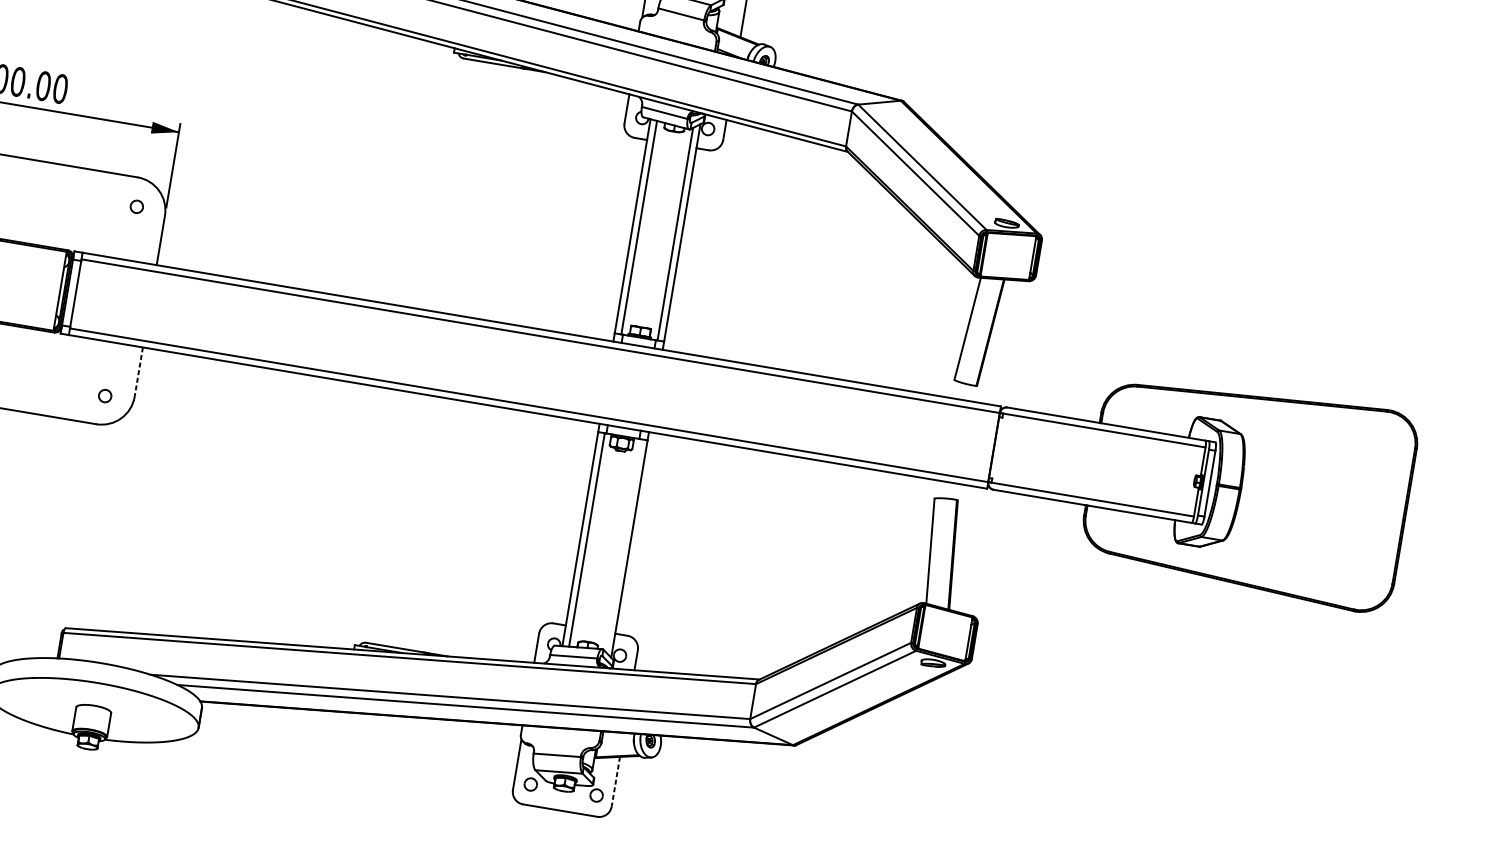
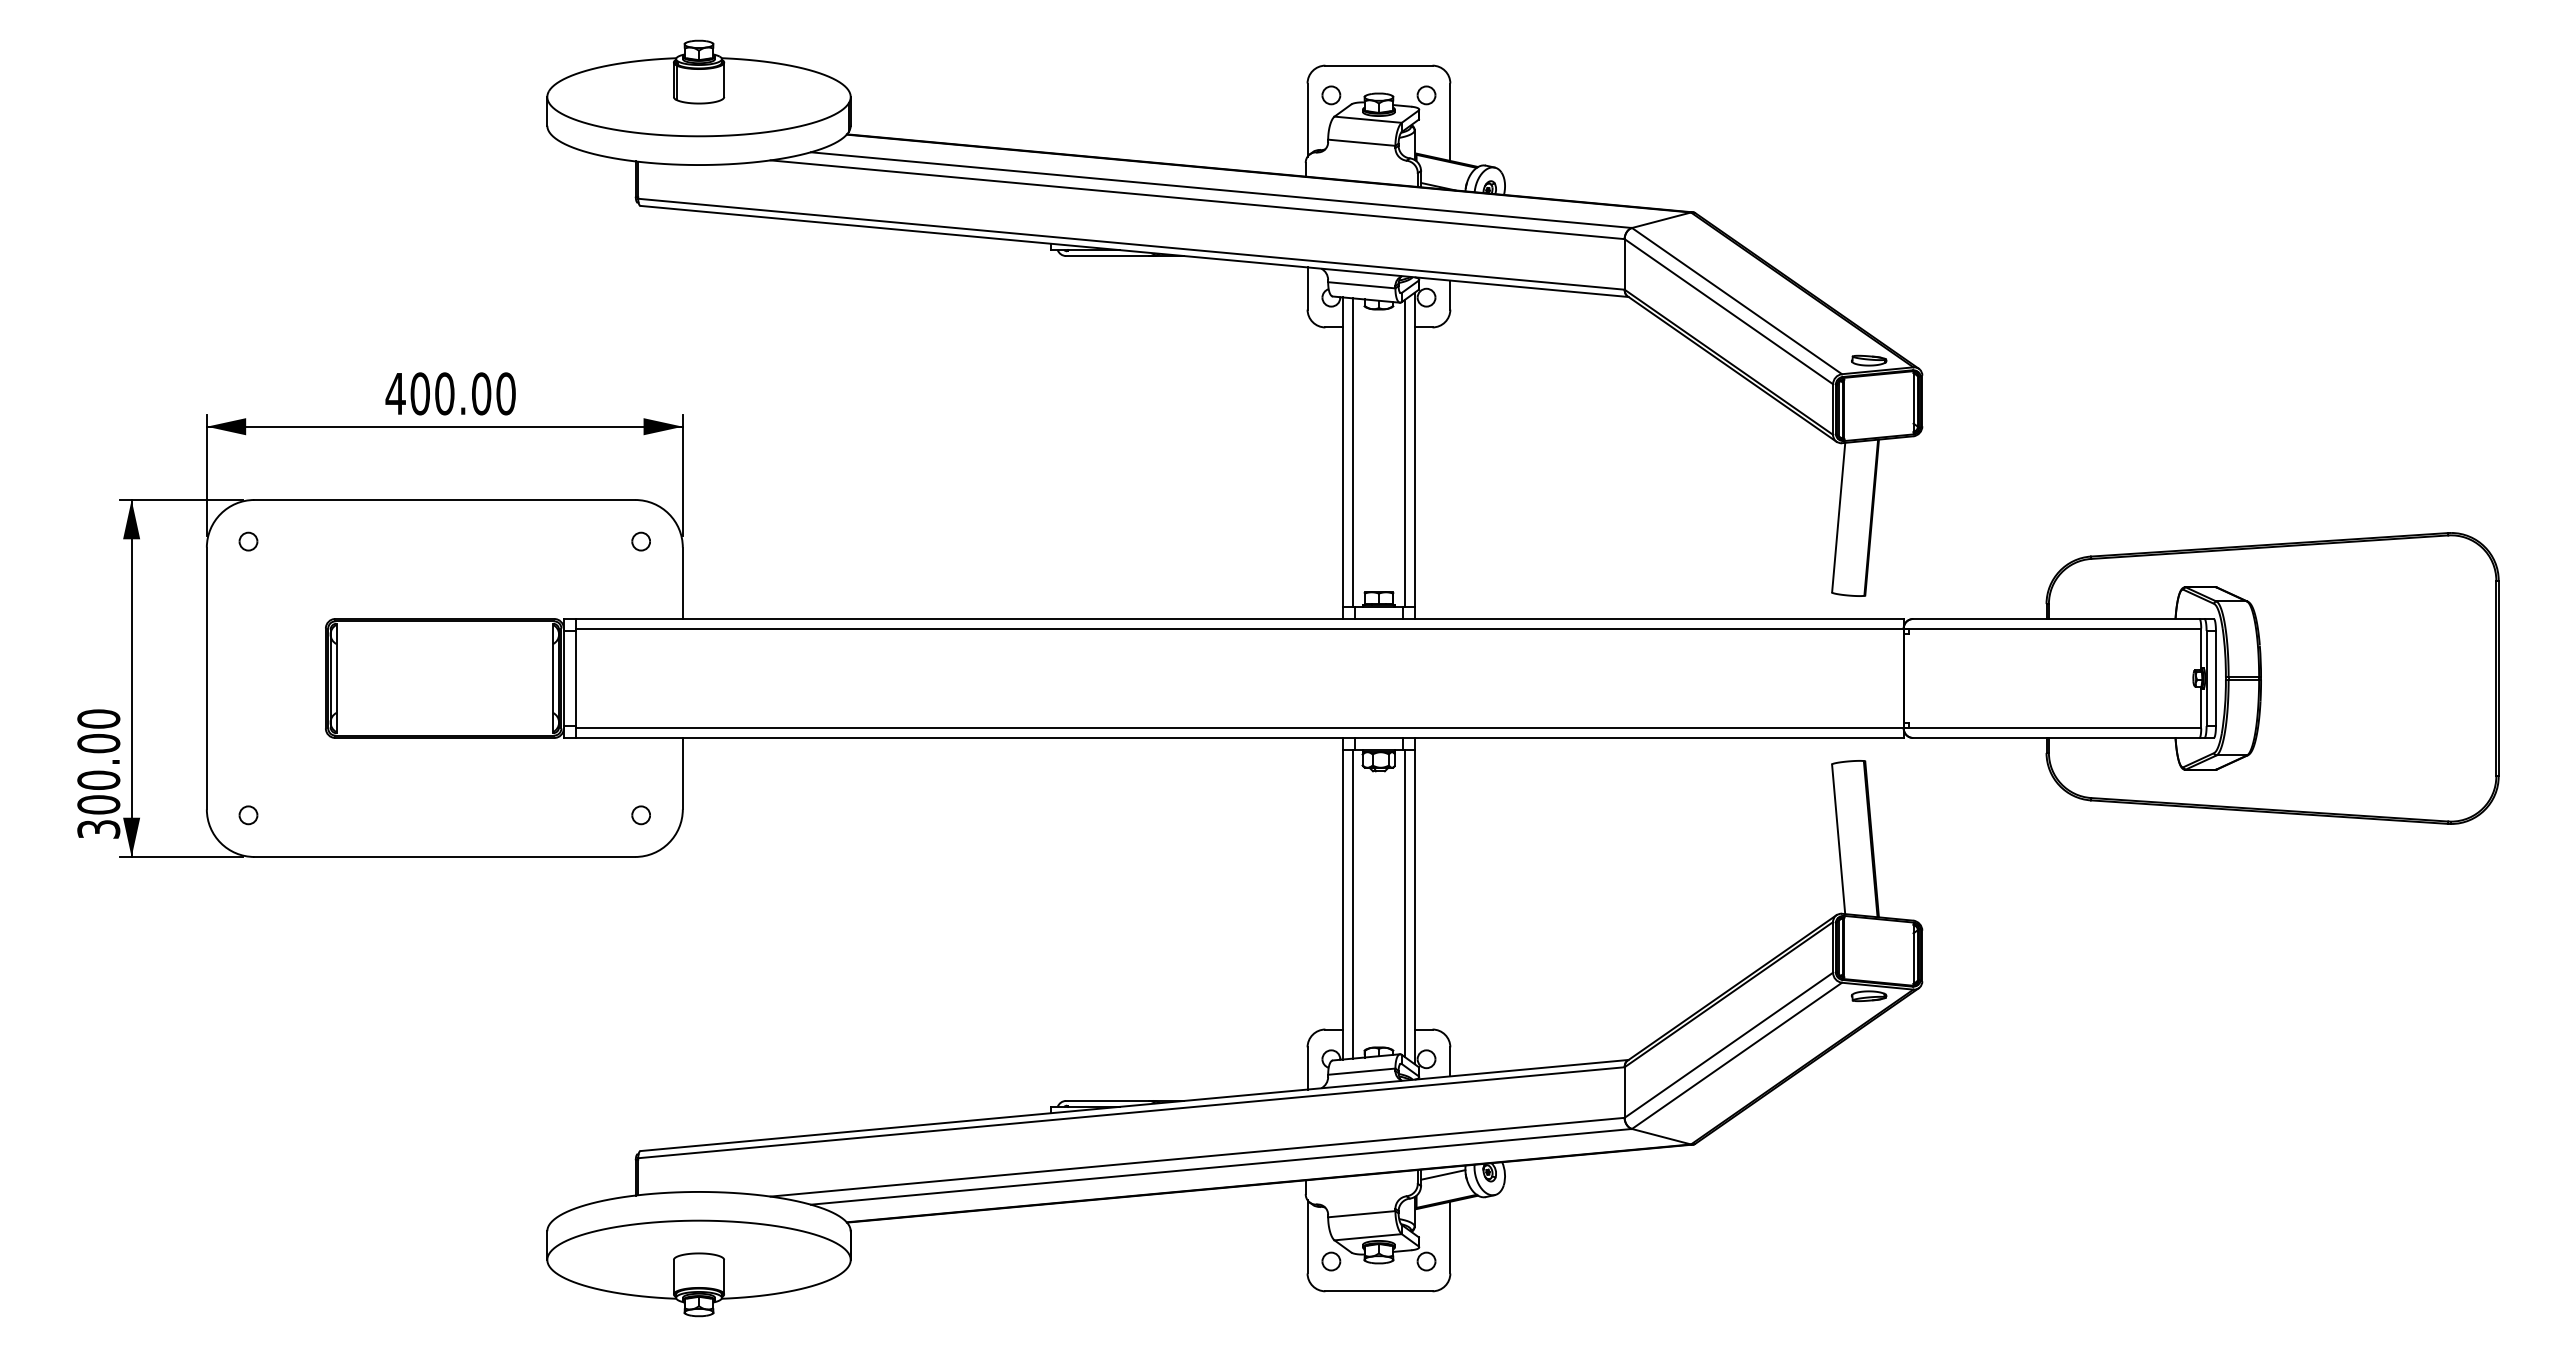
line: (138, 371) -> (682, 773), dashed -> solid
line: (623, 545) -> (1405, 903), added
line: (618, 737) -> (1443, 1174), added
line: (615, 781) -> (1450, 1237), dashed -> solid

